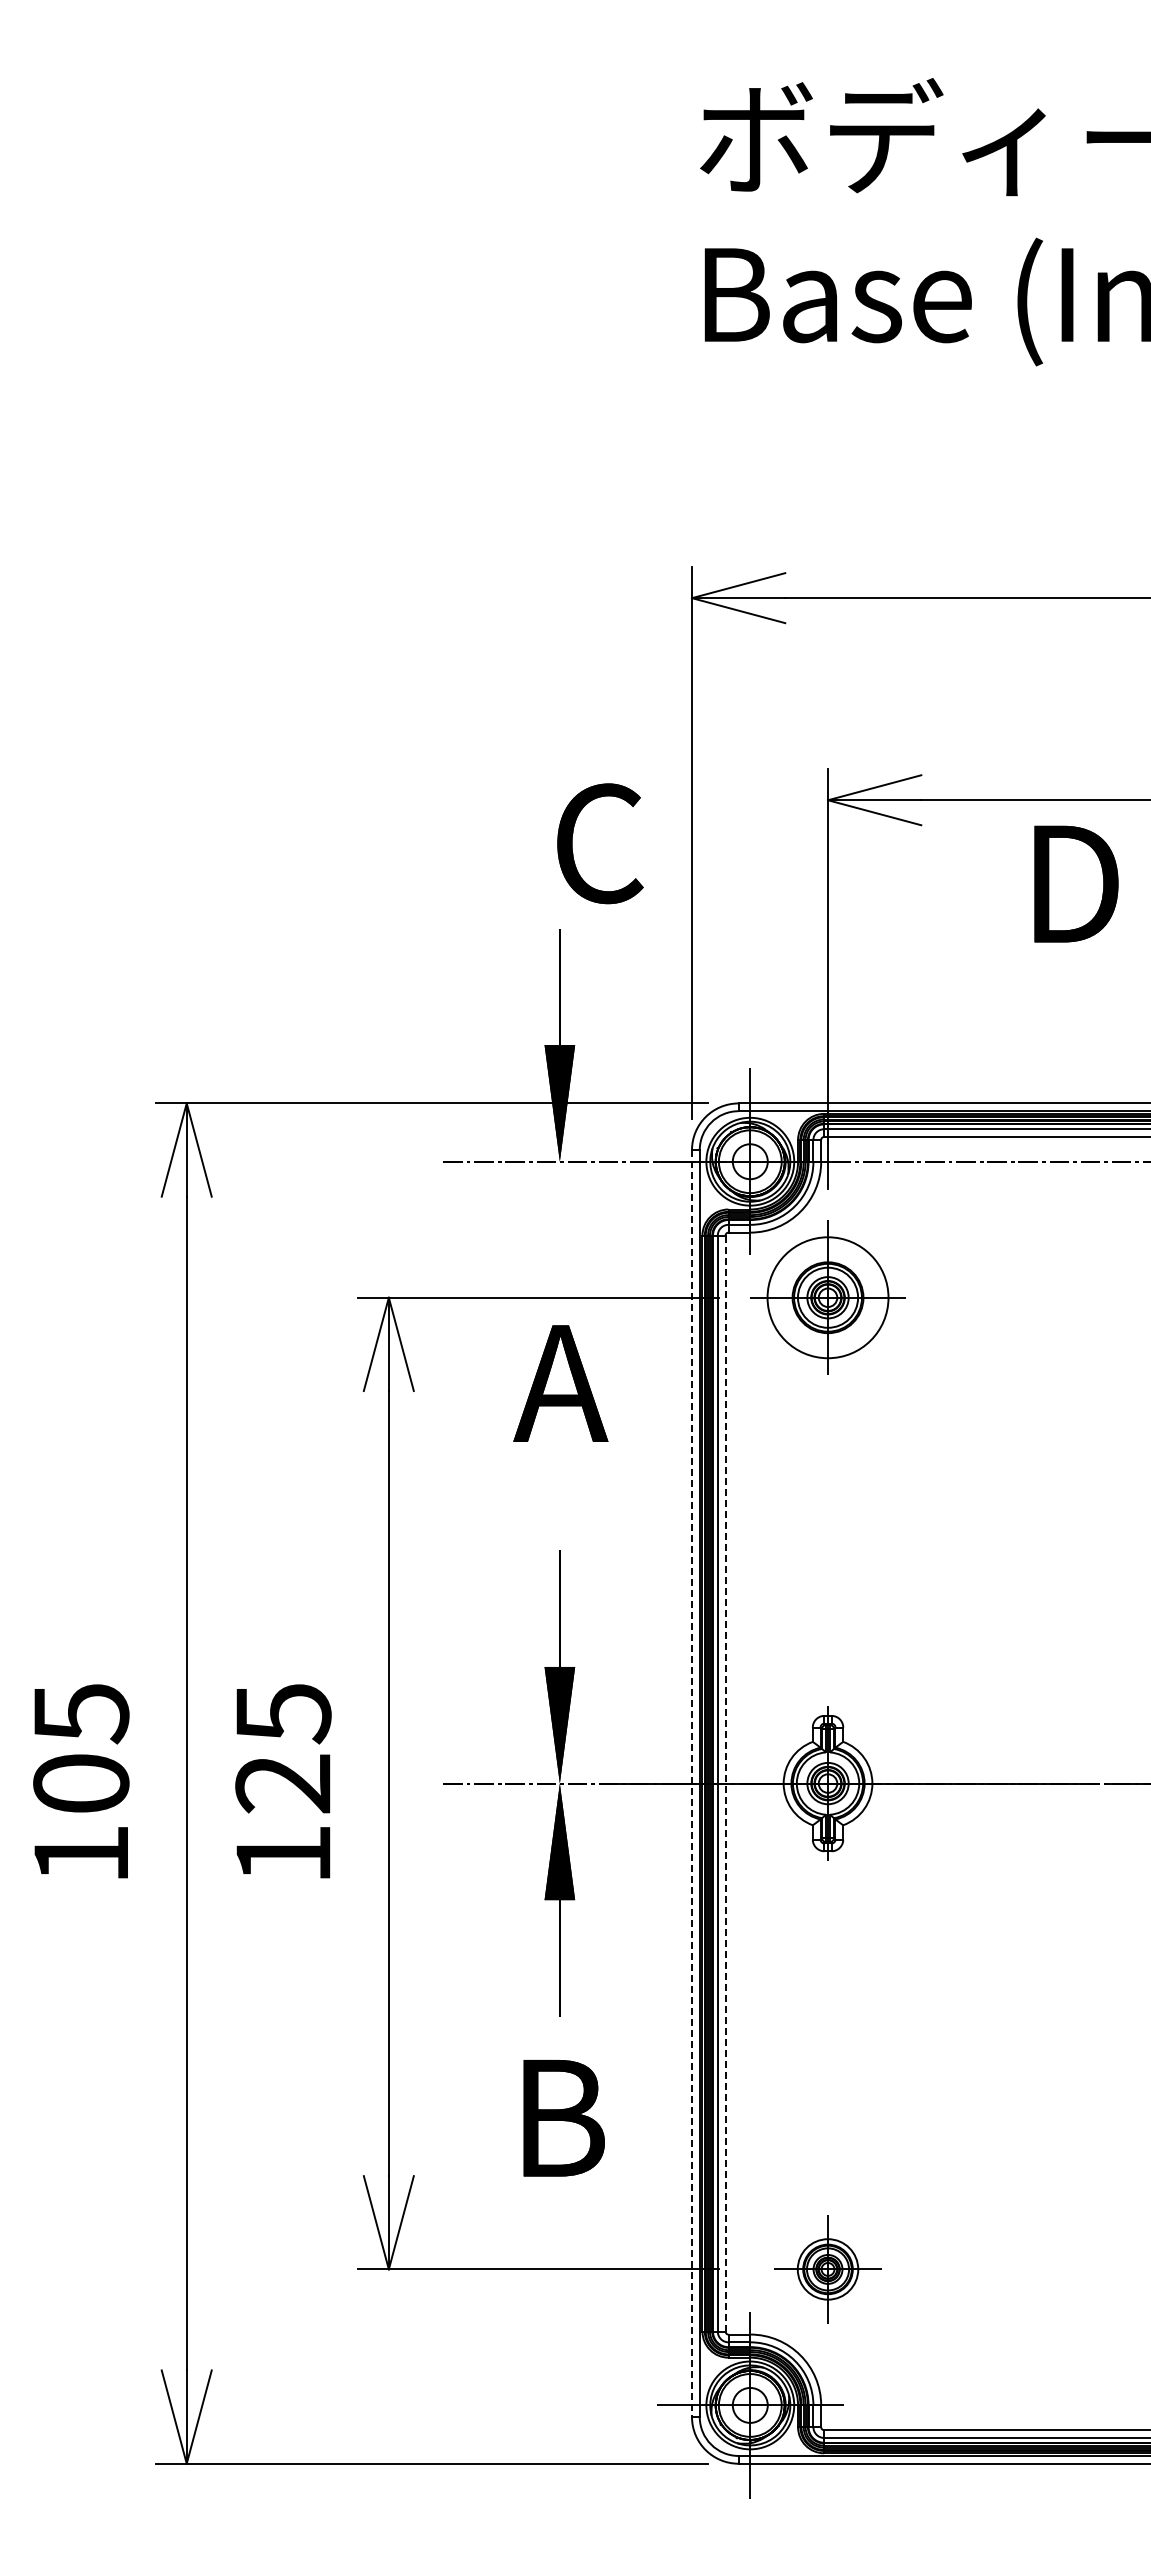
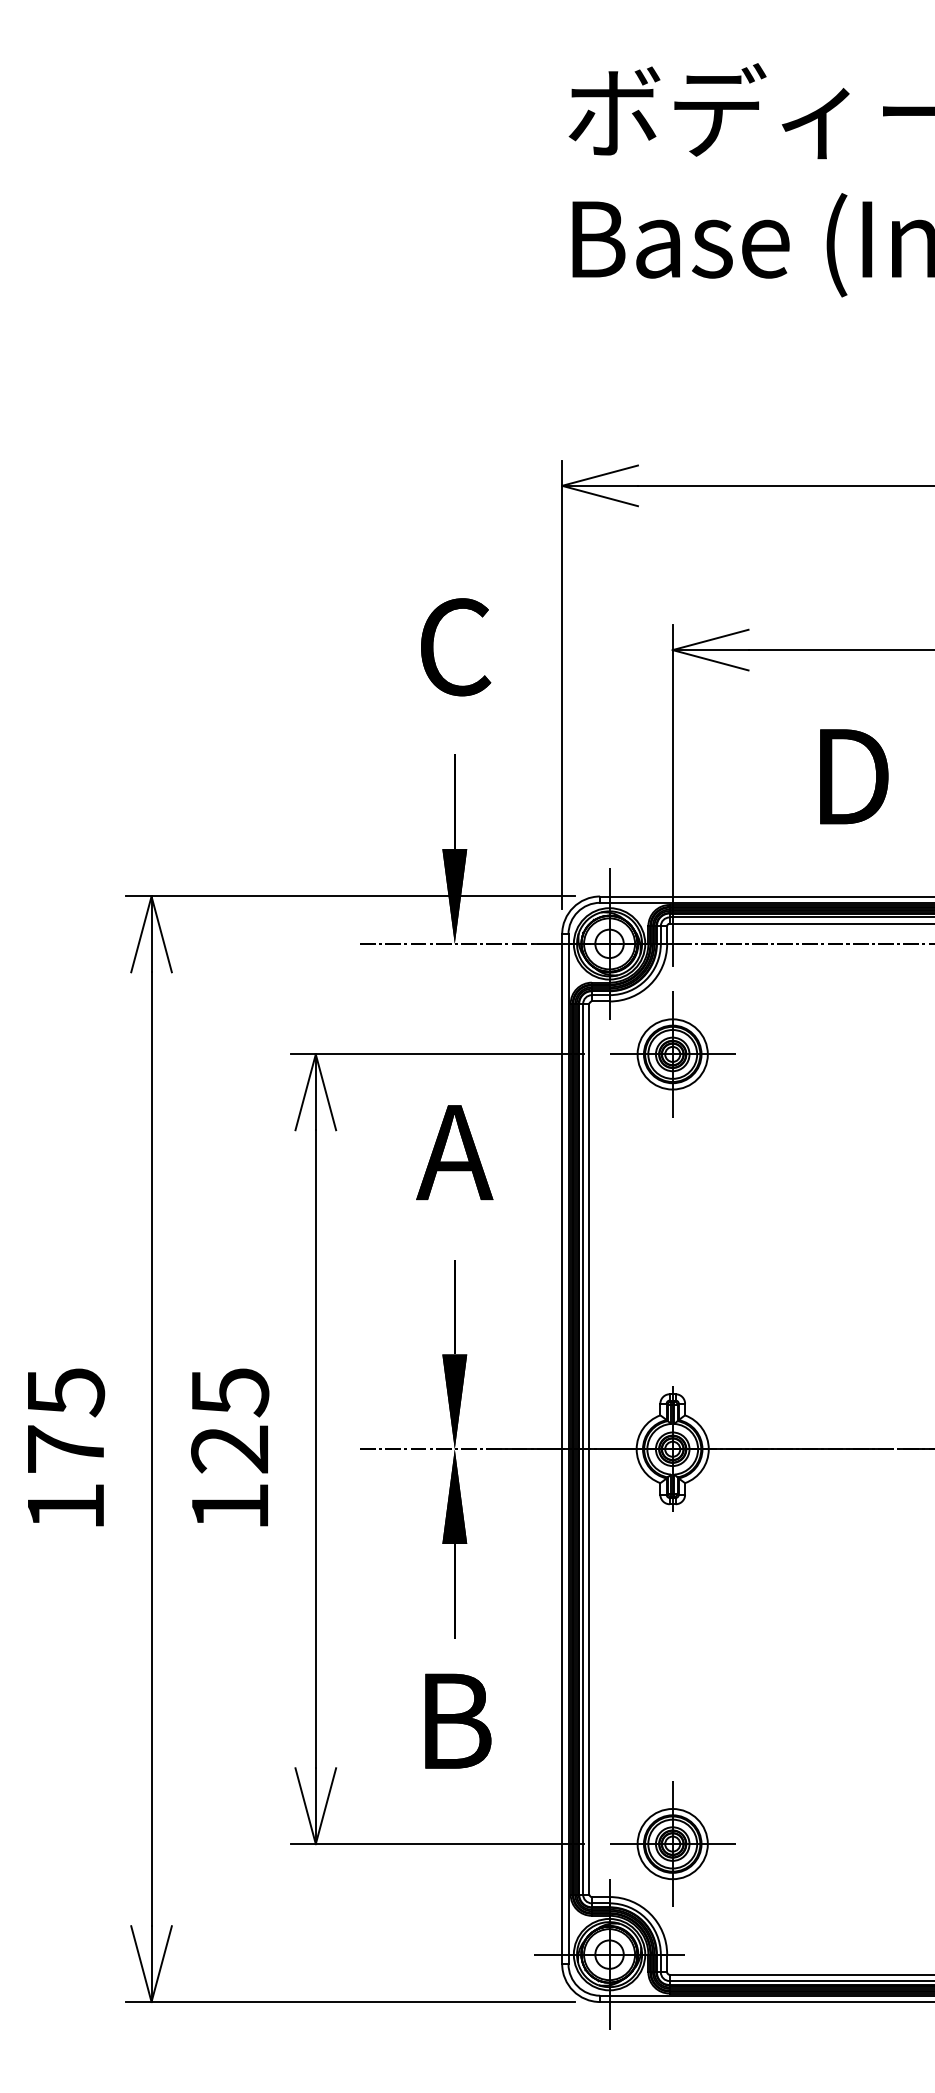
text: (600, 843) -> (456, 647), moved
text: (1076, 883) -> (854, 776), moved
circle: (827, 1297) -> (672, 1054), size x0.71
text: (560, 1383) -> (454, 1152), moved
text: (81, 1783) -> (66, 1449), 105 -> 175
line: (692, 1783) -> (562, 1449), dashed -> solid
line: (725, 1784) -> (589, 1450), dashed -> solid
part: (827, 2269) -> (672, 1844), size x1.43

